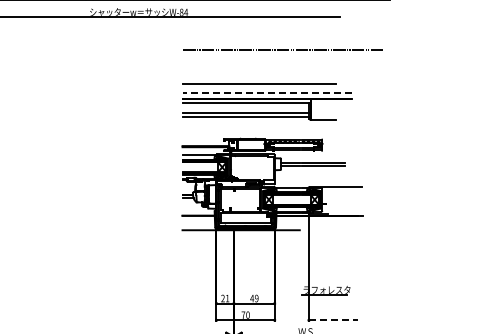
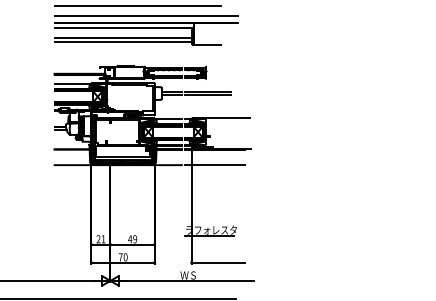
line: (267, 92) -> (146, 15), dashed -> solid
line: (330, 230) -> (215, 165), added
line: (333, 320) -> (218, 263), dashed -> solid

